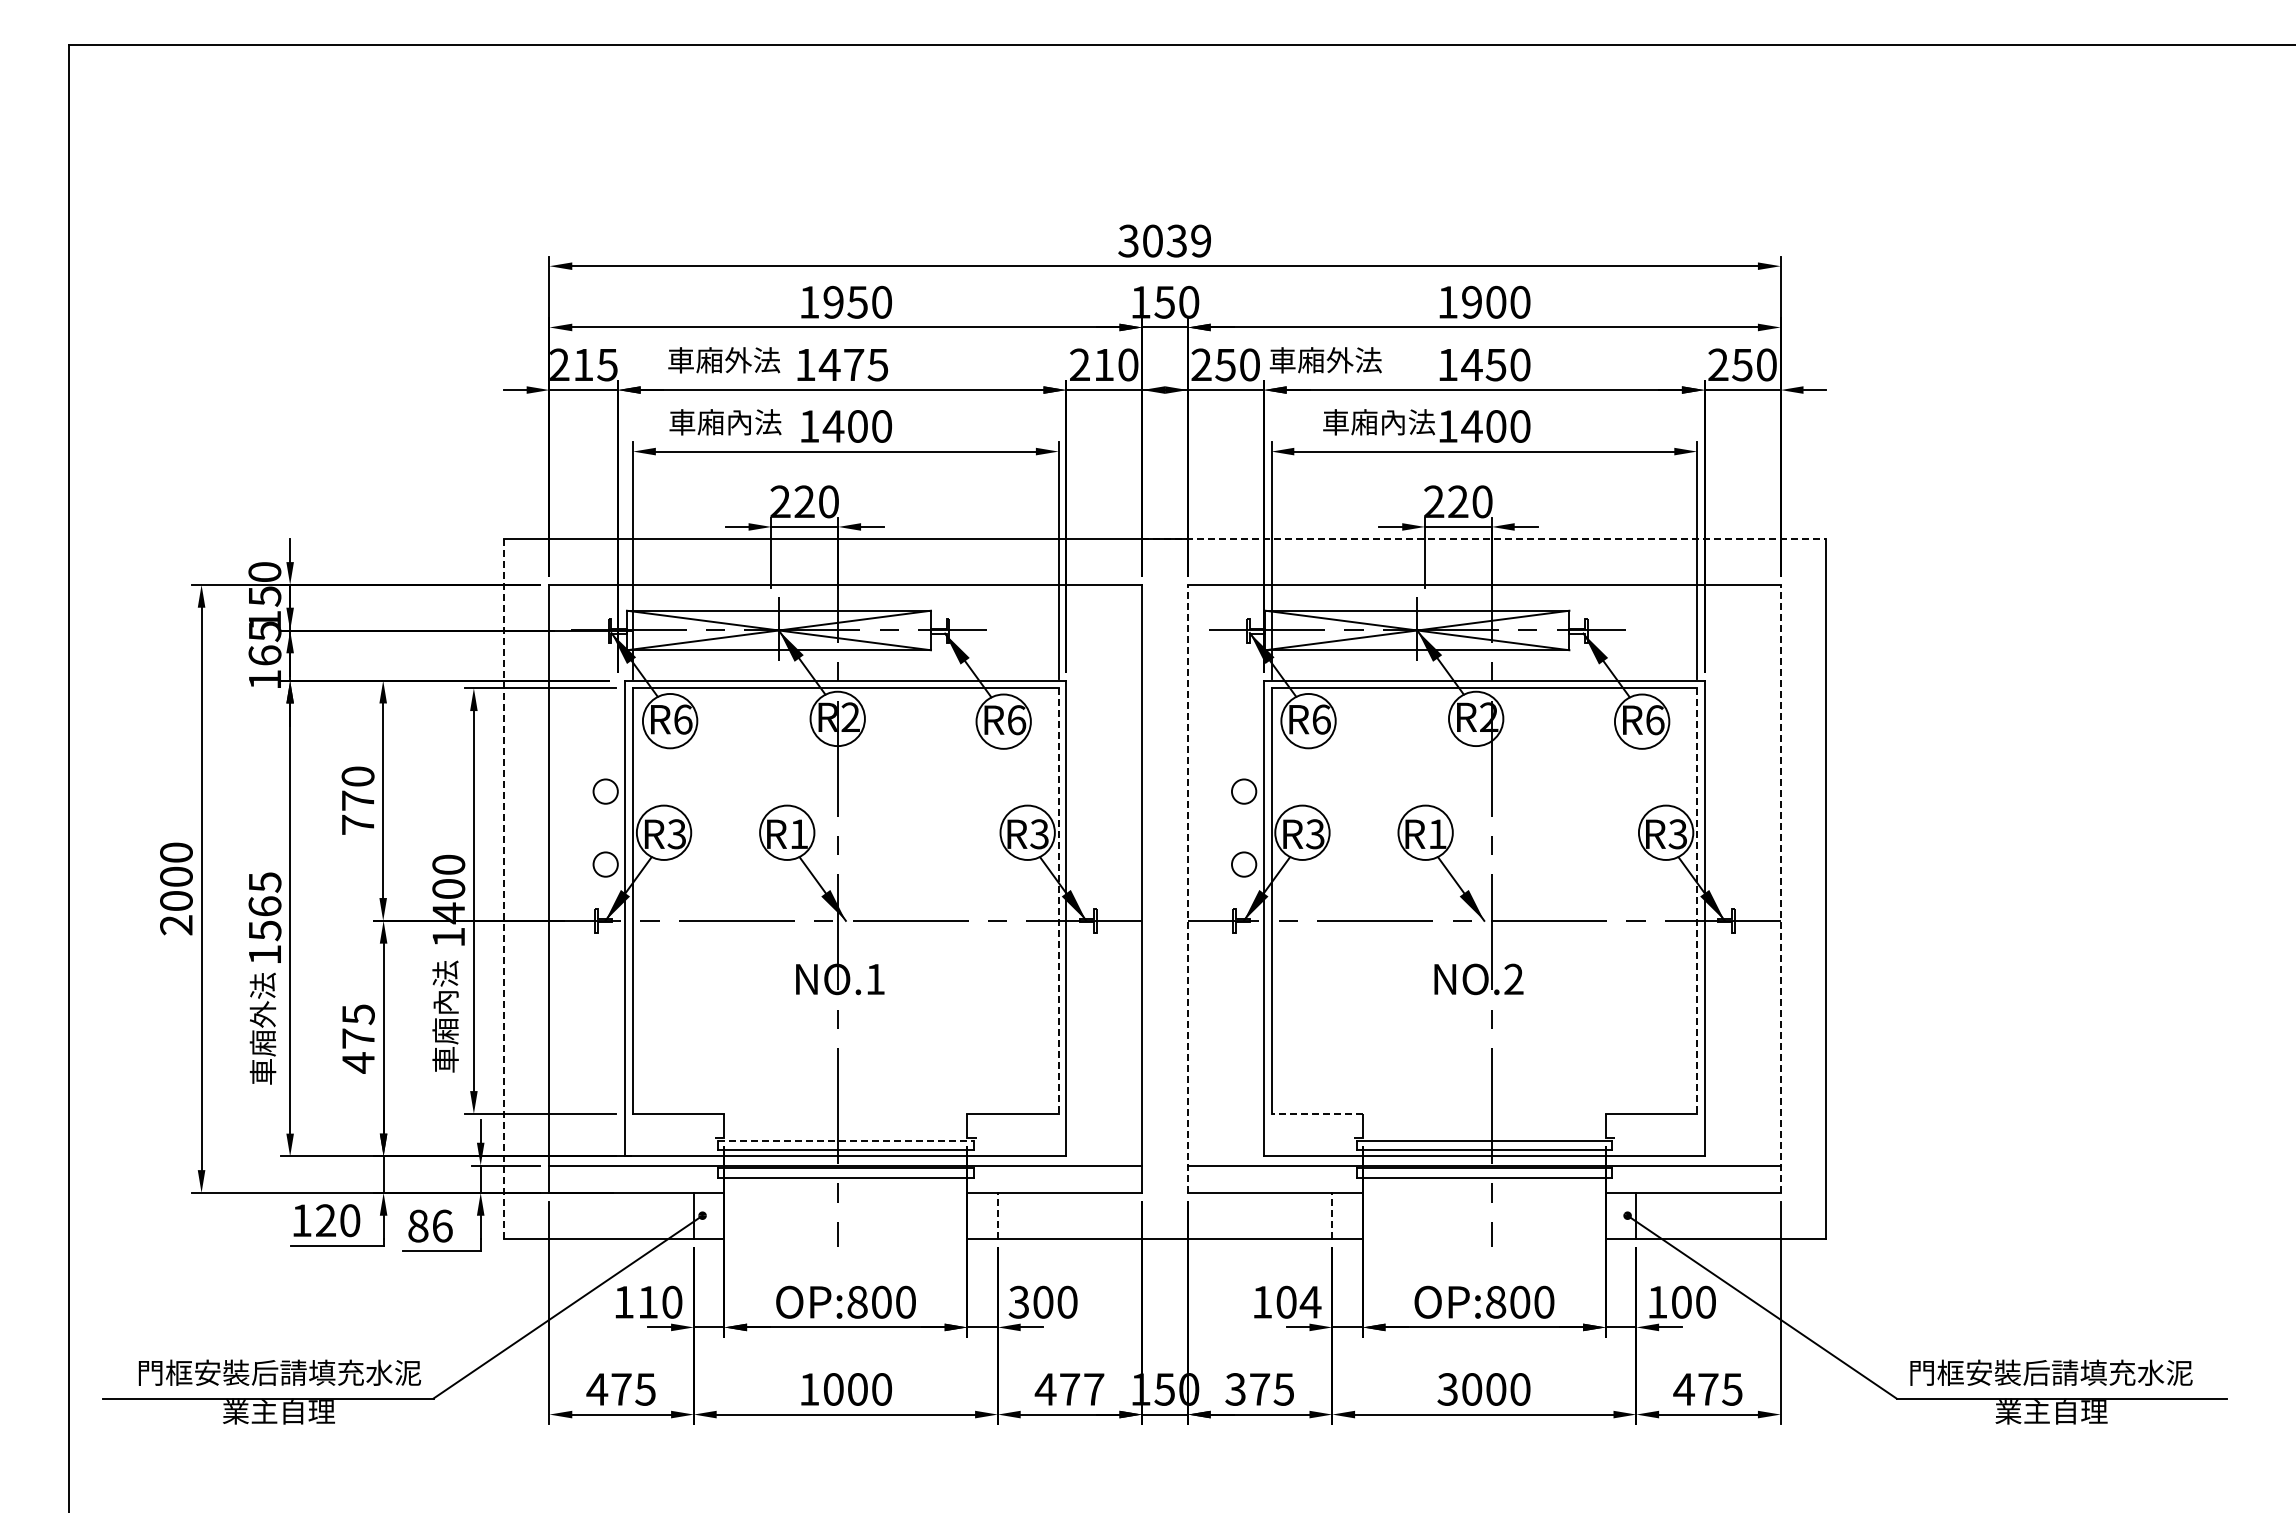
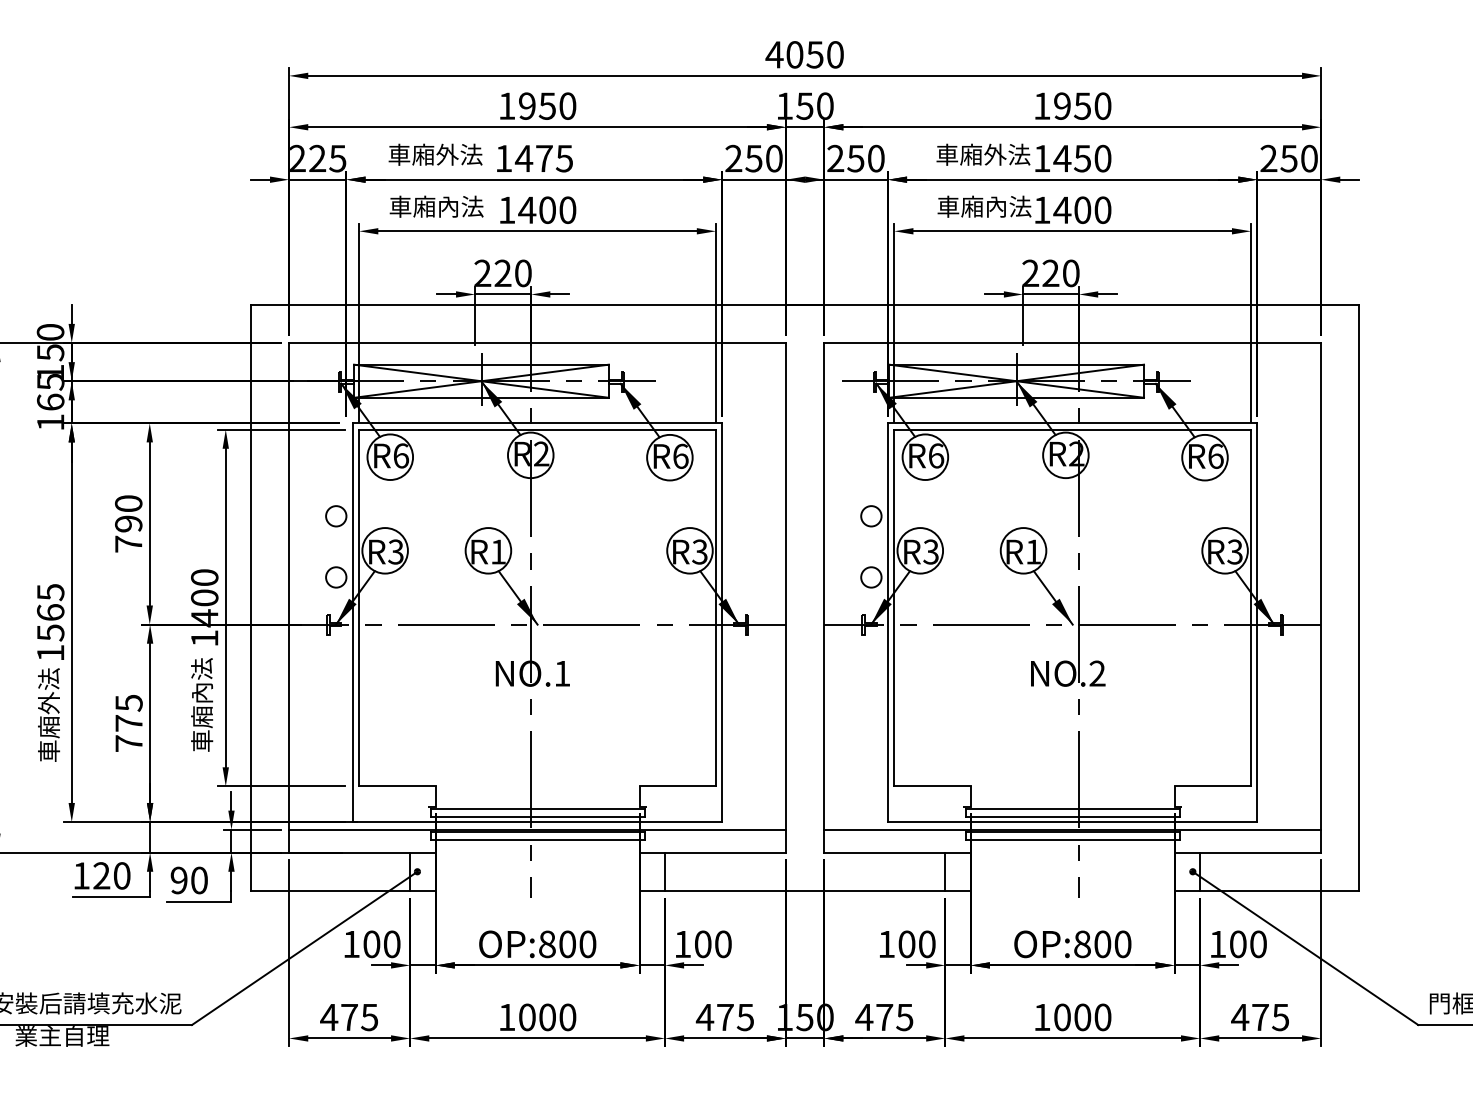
text: (1164, 240) -> (804, 54), 3039 -> 4050
text: (1495, 301) -> (1082, 105), 1900 -> 1950
text: (1325, 360) -> (983, 154), moved
text: (583, 364) -> (317, 158), 215 -> 225
text: (1103, 365) -> (753, 159), 210 -> 250
line: (1484, 539) -> (1072, 304), dashed -> solid
text: (357, 800) -> (128, 523), 770 -> 790
line: (503, 888) -> (250, 597), dashed -> solid
line: (1187, 888) -> (823, 597), dashed -> solid
line: (1780, 888) -> (1320, 597), dashed -> solid
line: (1058, 901) -> (715, 608), dashed -> solid
line: (1697, 901) -> (1251, 608), dashed -> solid
text: (358, 1062) -> (129, 743), 475 -> 775
line: (1317, 1113) -> (932, 786), dashed -> solid
line: (845, 1140) -> (537, 808), dashed -> solid
line: (997, 1215) -> (664, 871), dashed -> solid
line: (1332, 1215) -> (945, 871), dashed -> solid
text: (430, 1225) -> (189, 879), 86 -> 90
text: (648, 1301) -> (372, 943), 110 -> 100
text: (1018, 1301) -> (682, 943), 300 -> 100
text: (1310, 1301) -> (927, 943), 104 -> 100
text: (1093, 1389) -> (745, 1017), 477 -> 475
text: (1235, 1389) -> (864, 1017), 375 -> 475
text: (1447, 1389) -> (1041, 1017), 3000 -> 1000

